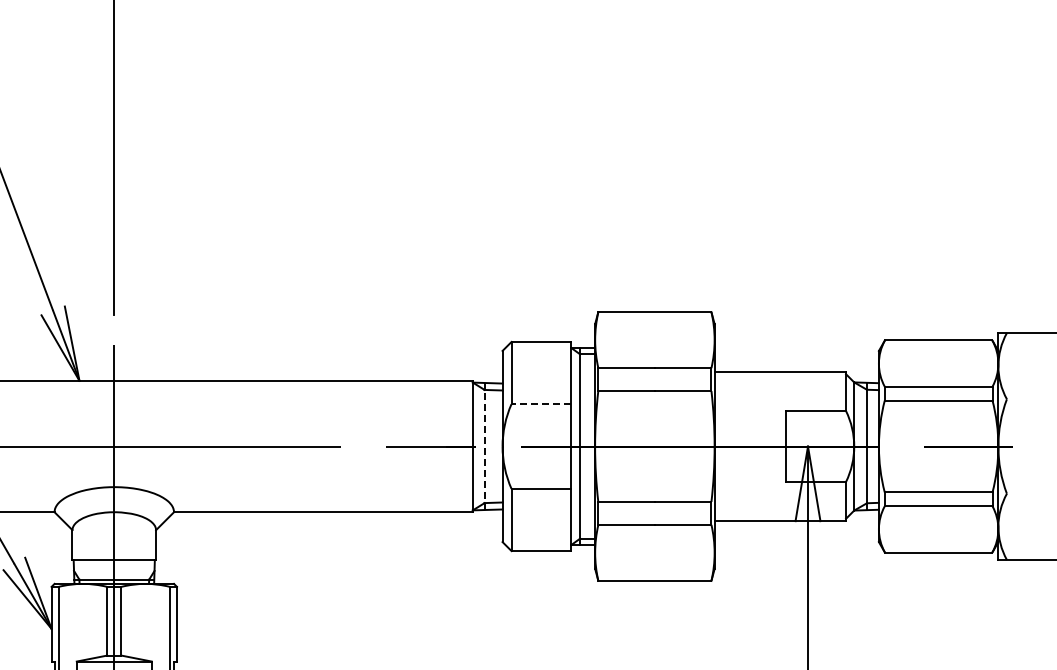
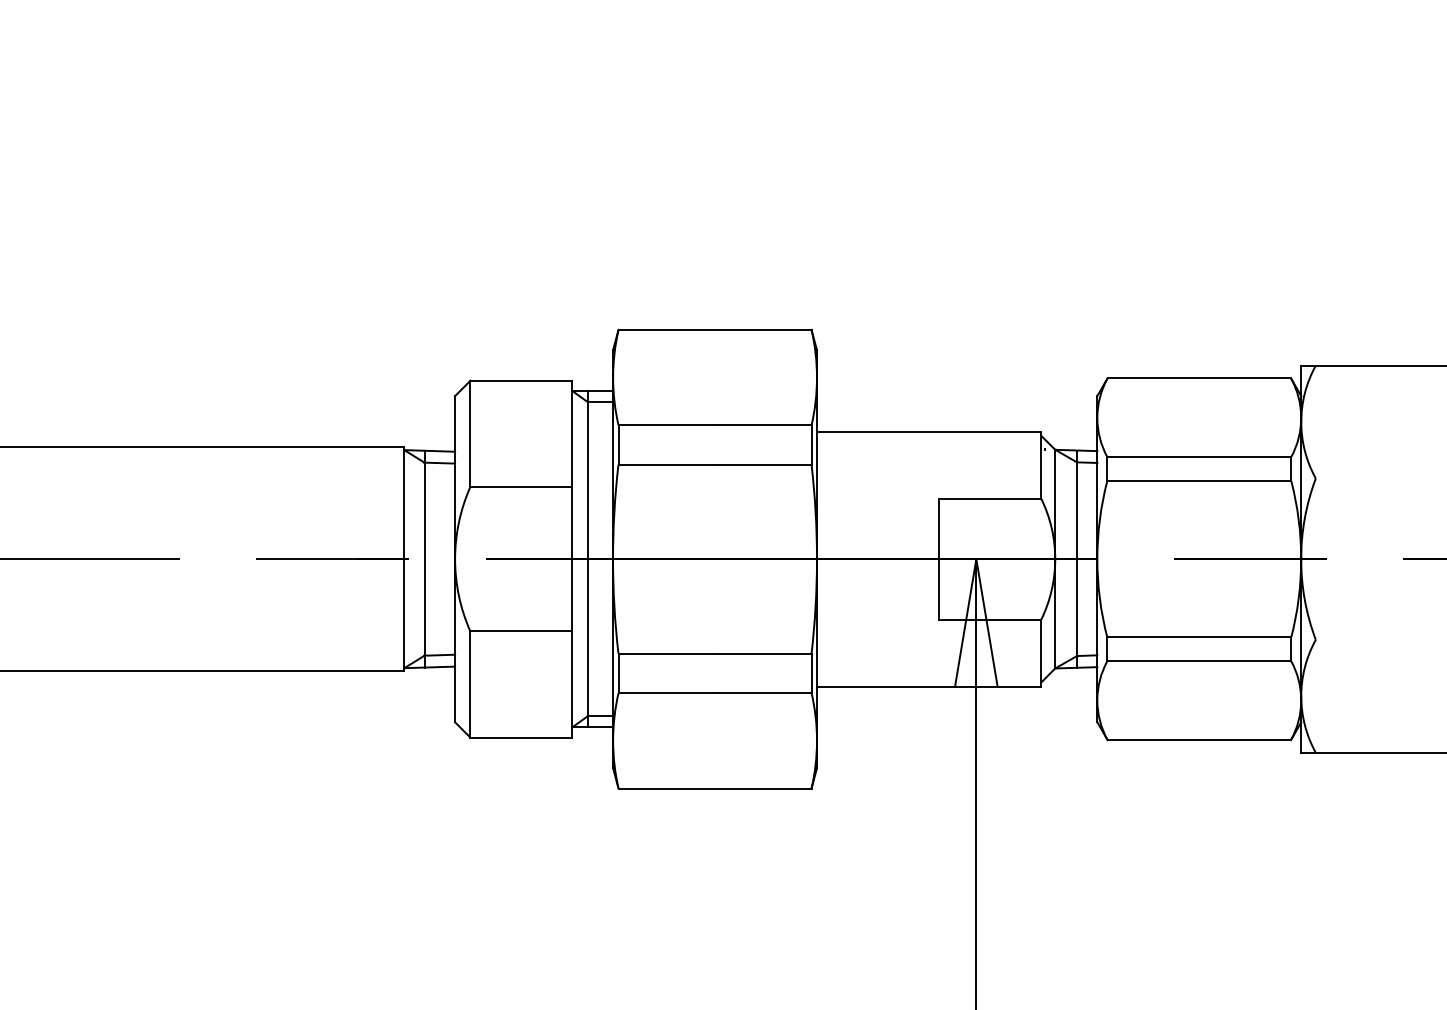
line: (541, 404) -> (521, 487), dashed -> solid
line: (484, 446) -> (424, 559), dashed -> solid

